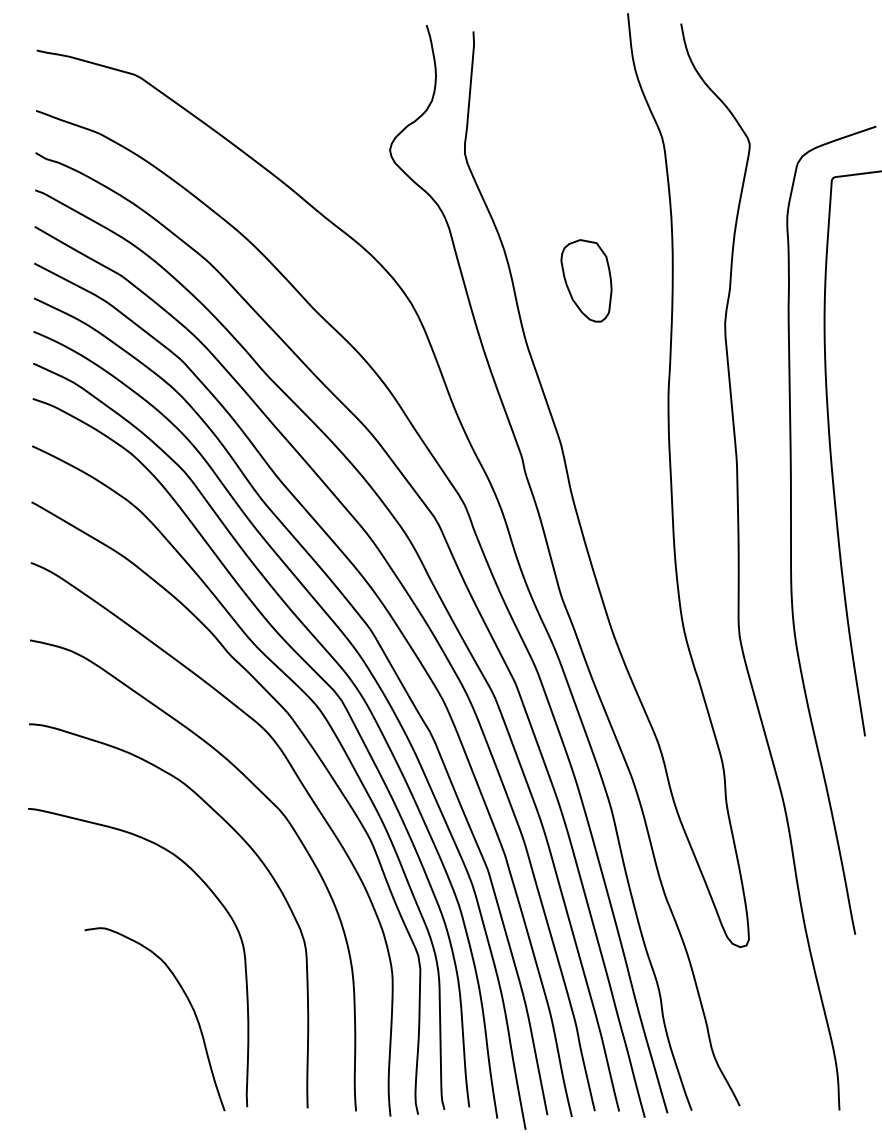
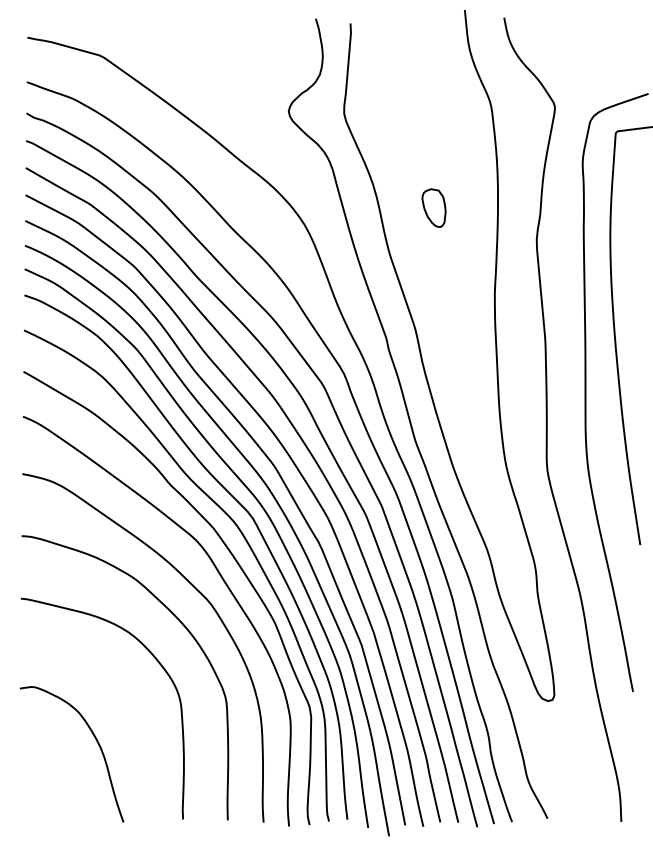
part: (585, 280) -> (433, 207), size x0.62
curve: (186, 998) -> (95, 739), moved

